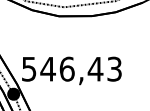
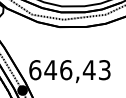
text: (29, 69) -> (35, 70), 546,43 -> 646,43

